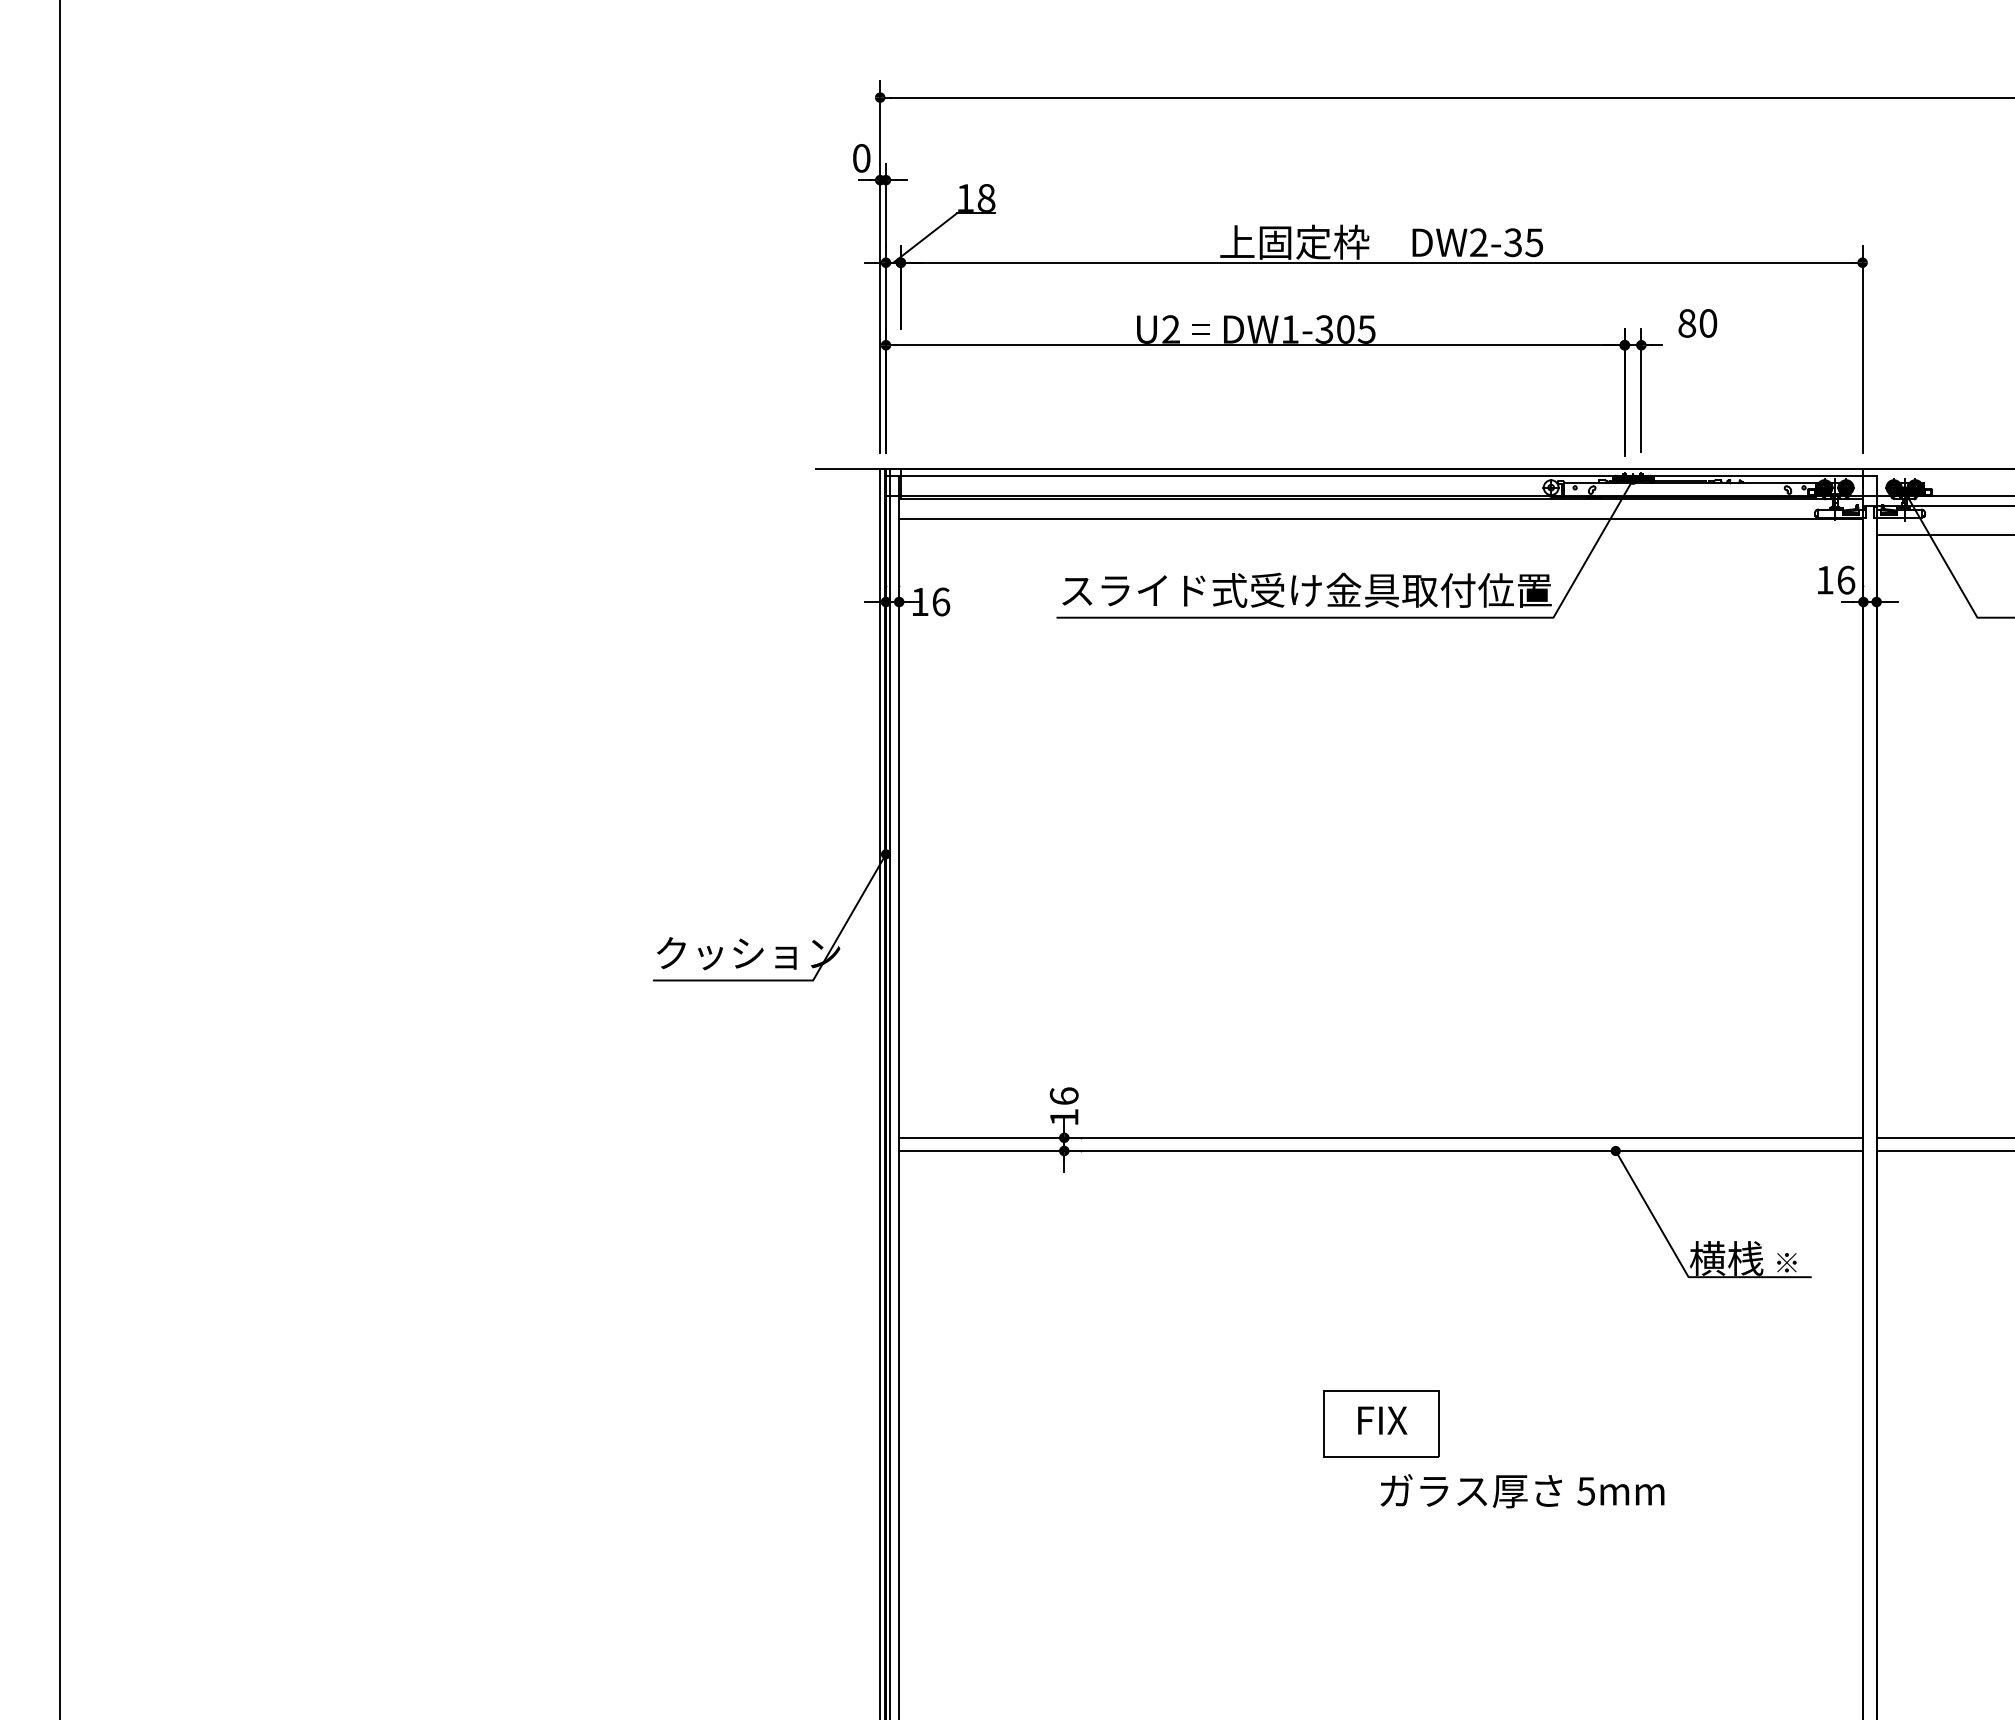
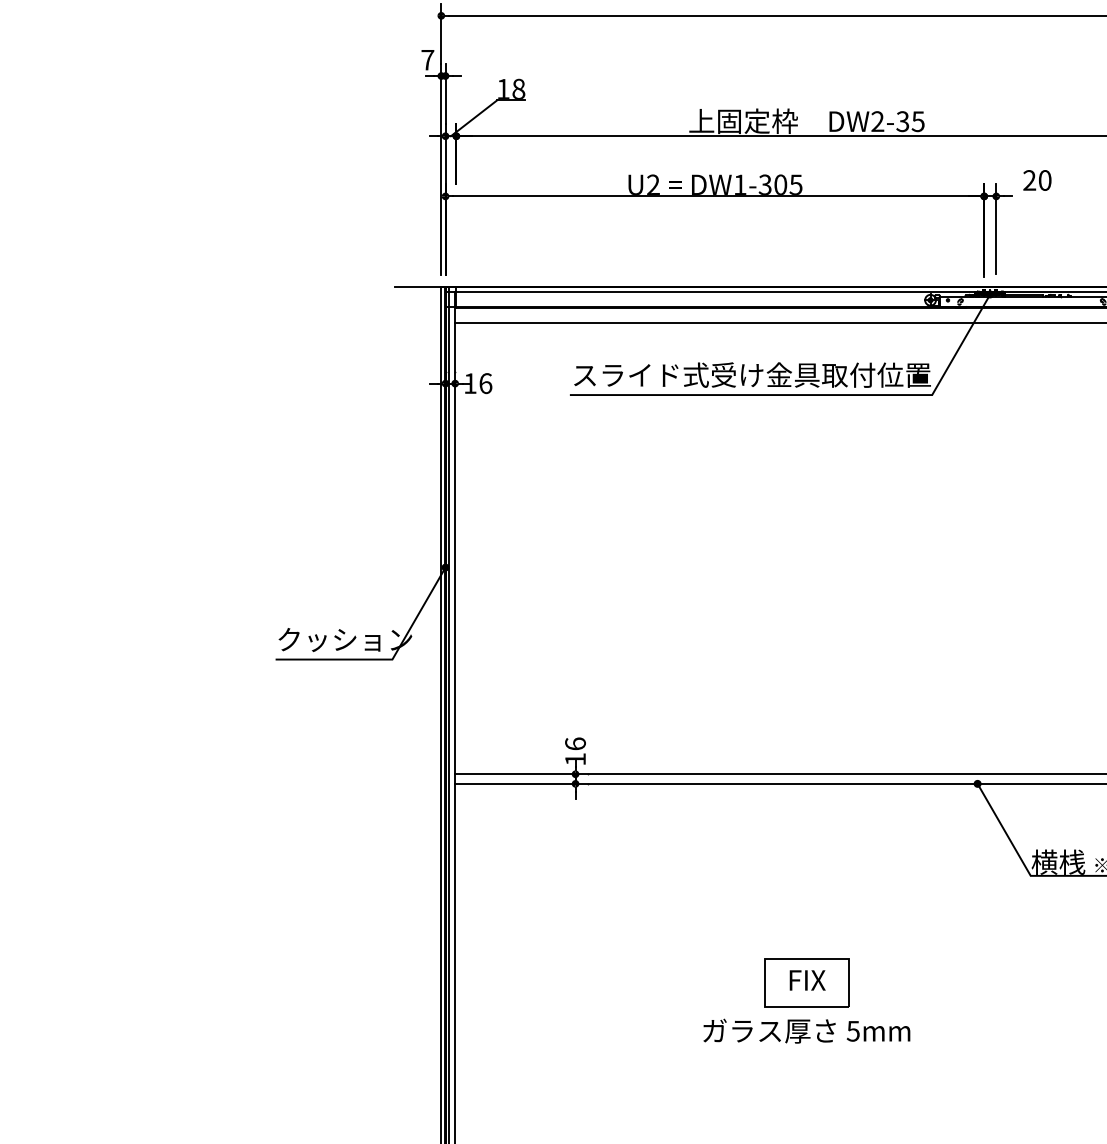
text: (861, 158) -> (427, 60), 0 -> 7
text: (1687, 323) -> (1029, 180), 80 -> 20
text: (1522, 1491) -> (806, 1031), moved

